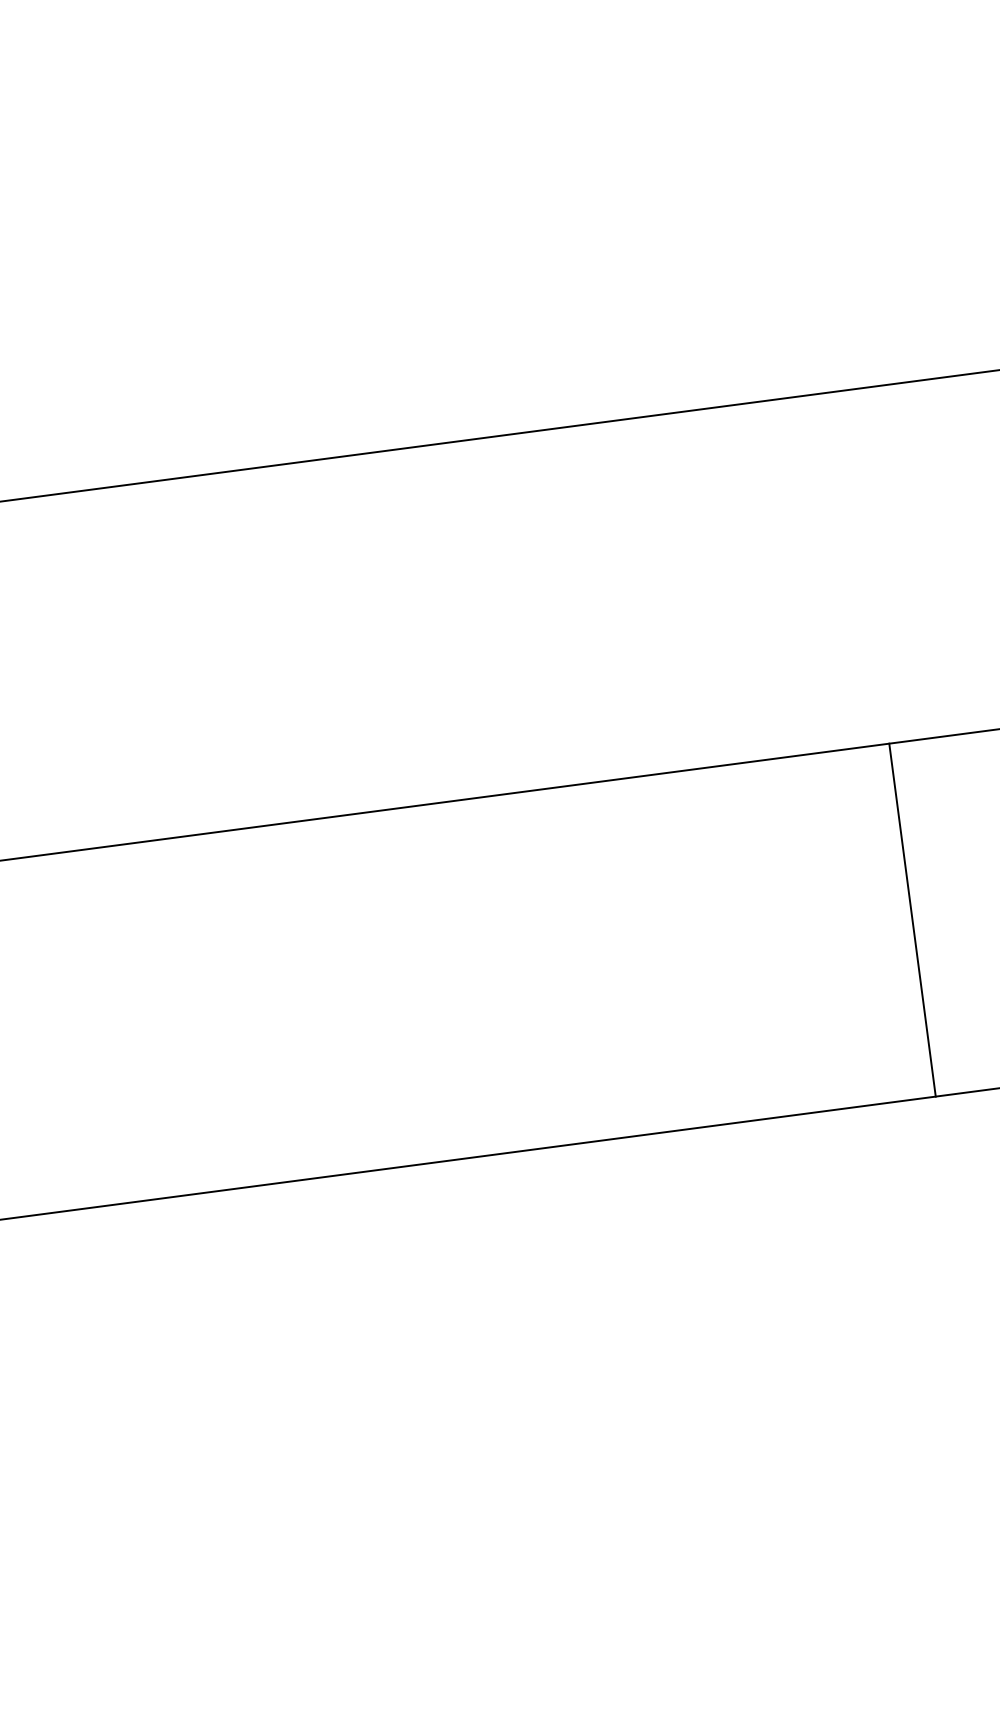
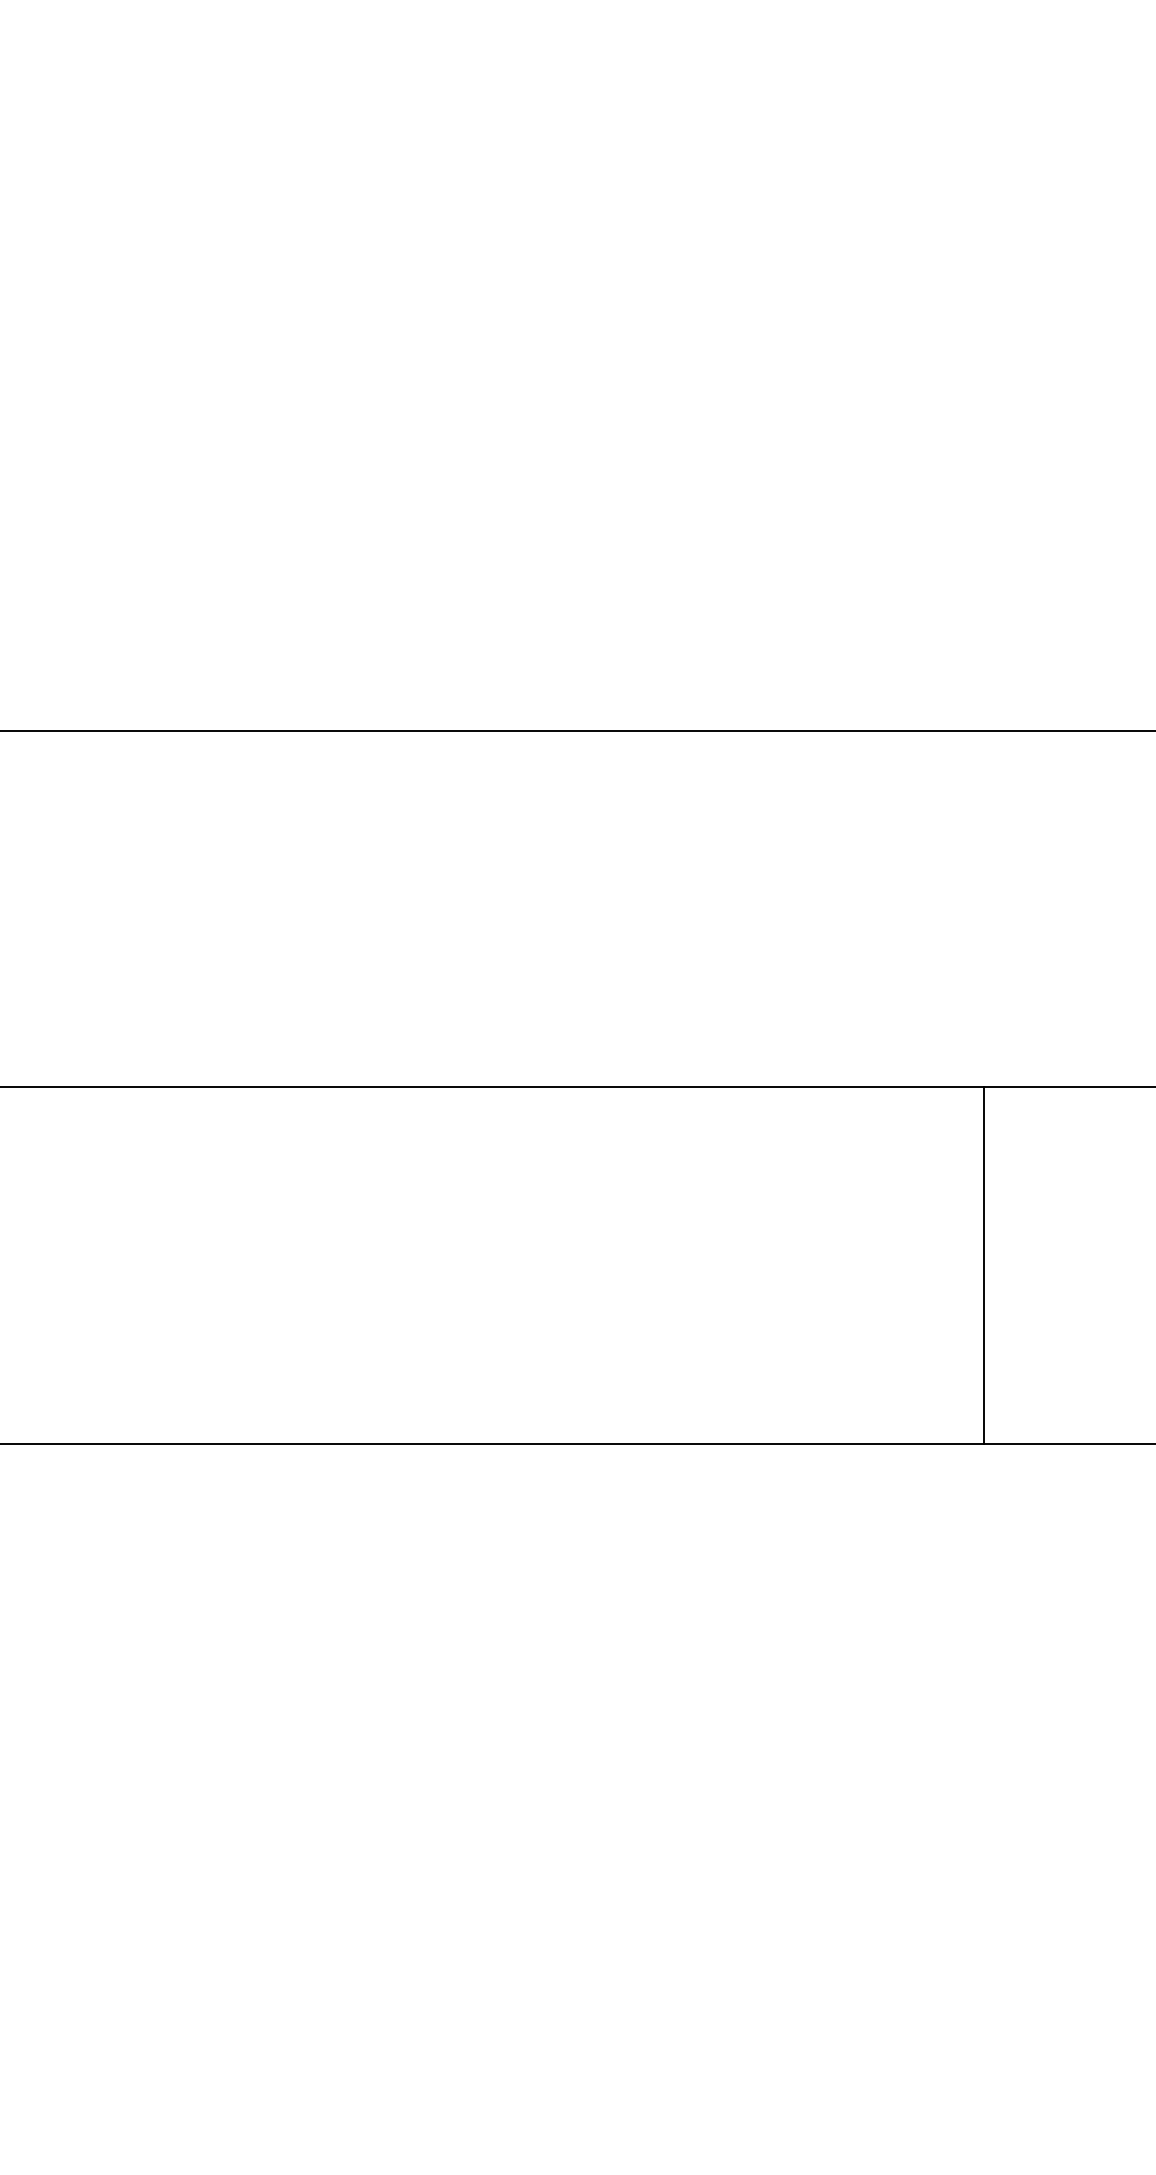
line: (912, 919) -> (983, 1265), moved

